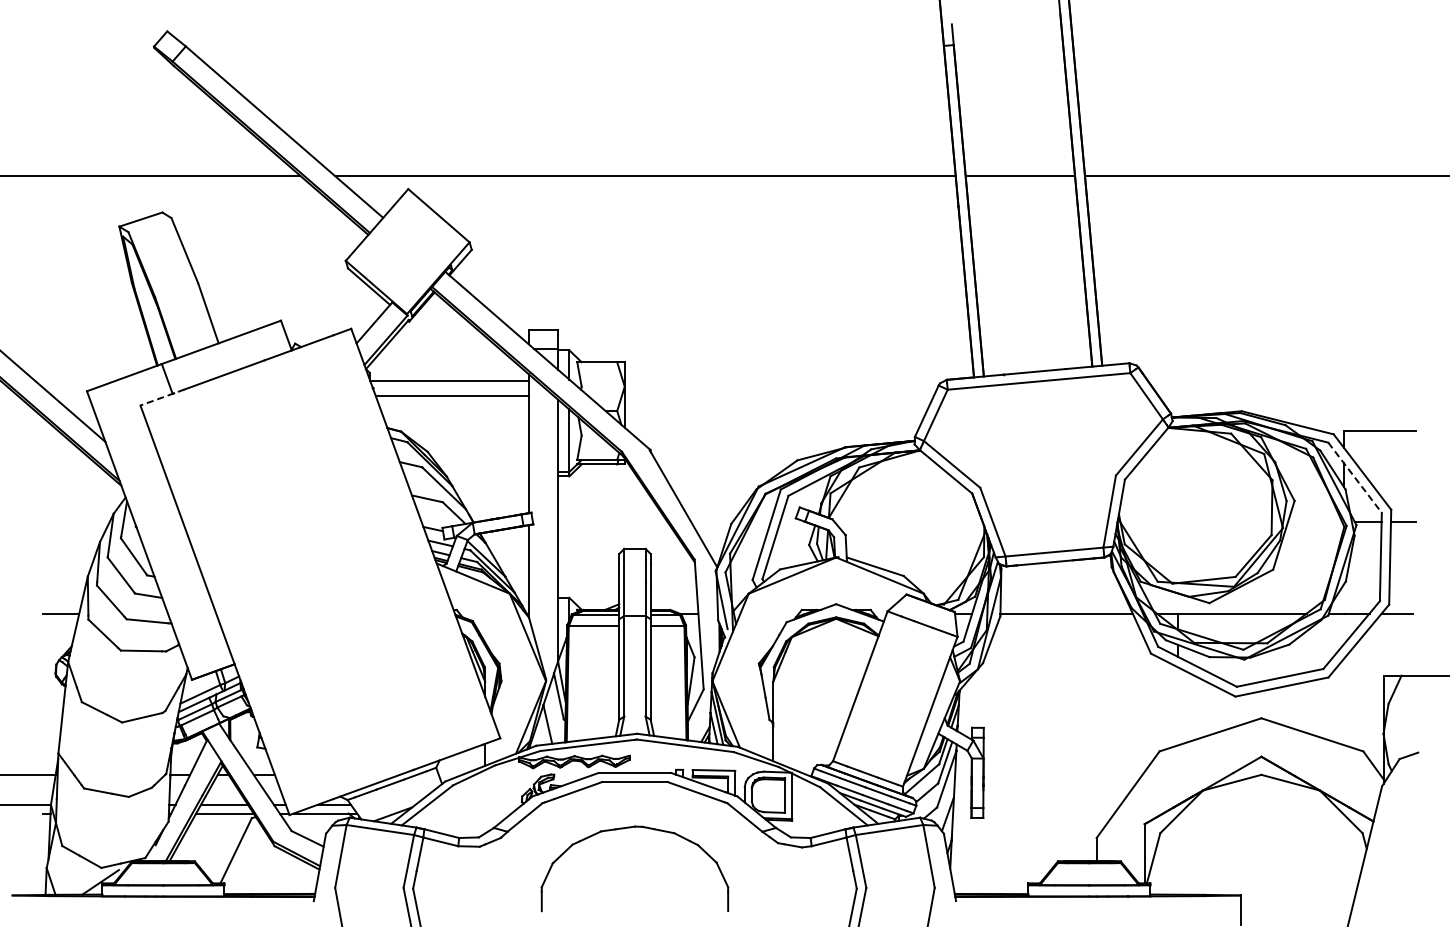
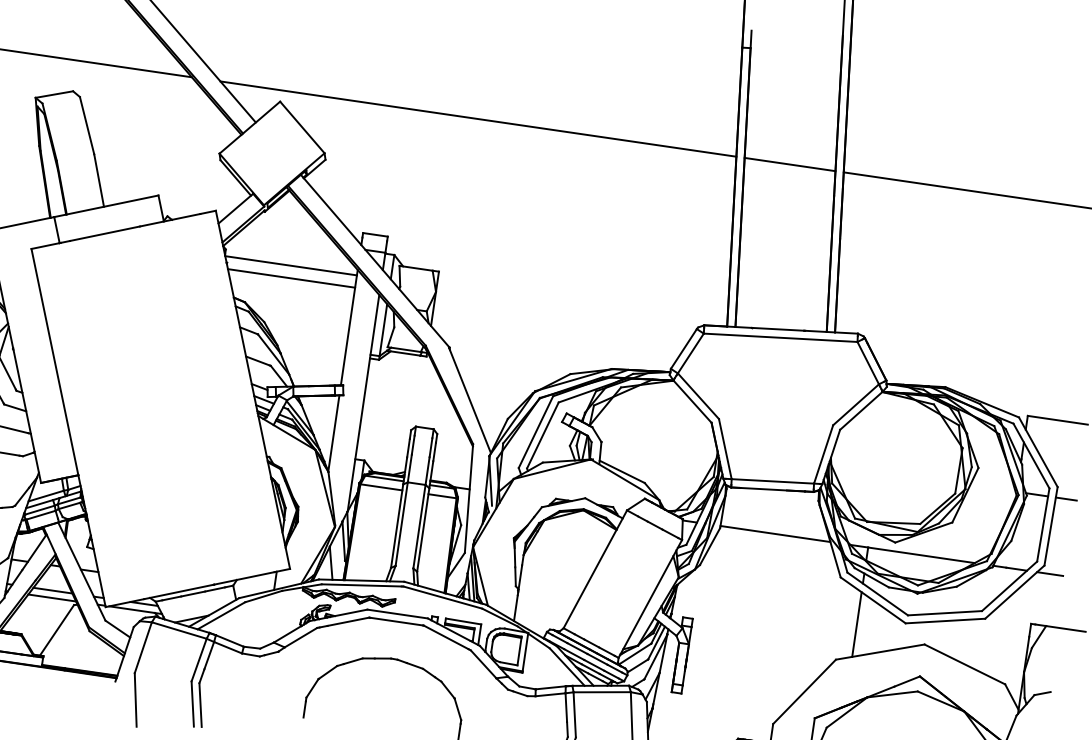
line: (162, 397) -> (50, 244), dashed -> solid
line: (1355, 478) -> (1031, 456), dashed -> solid
line: (1178, 706) -> (857, 624), added

